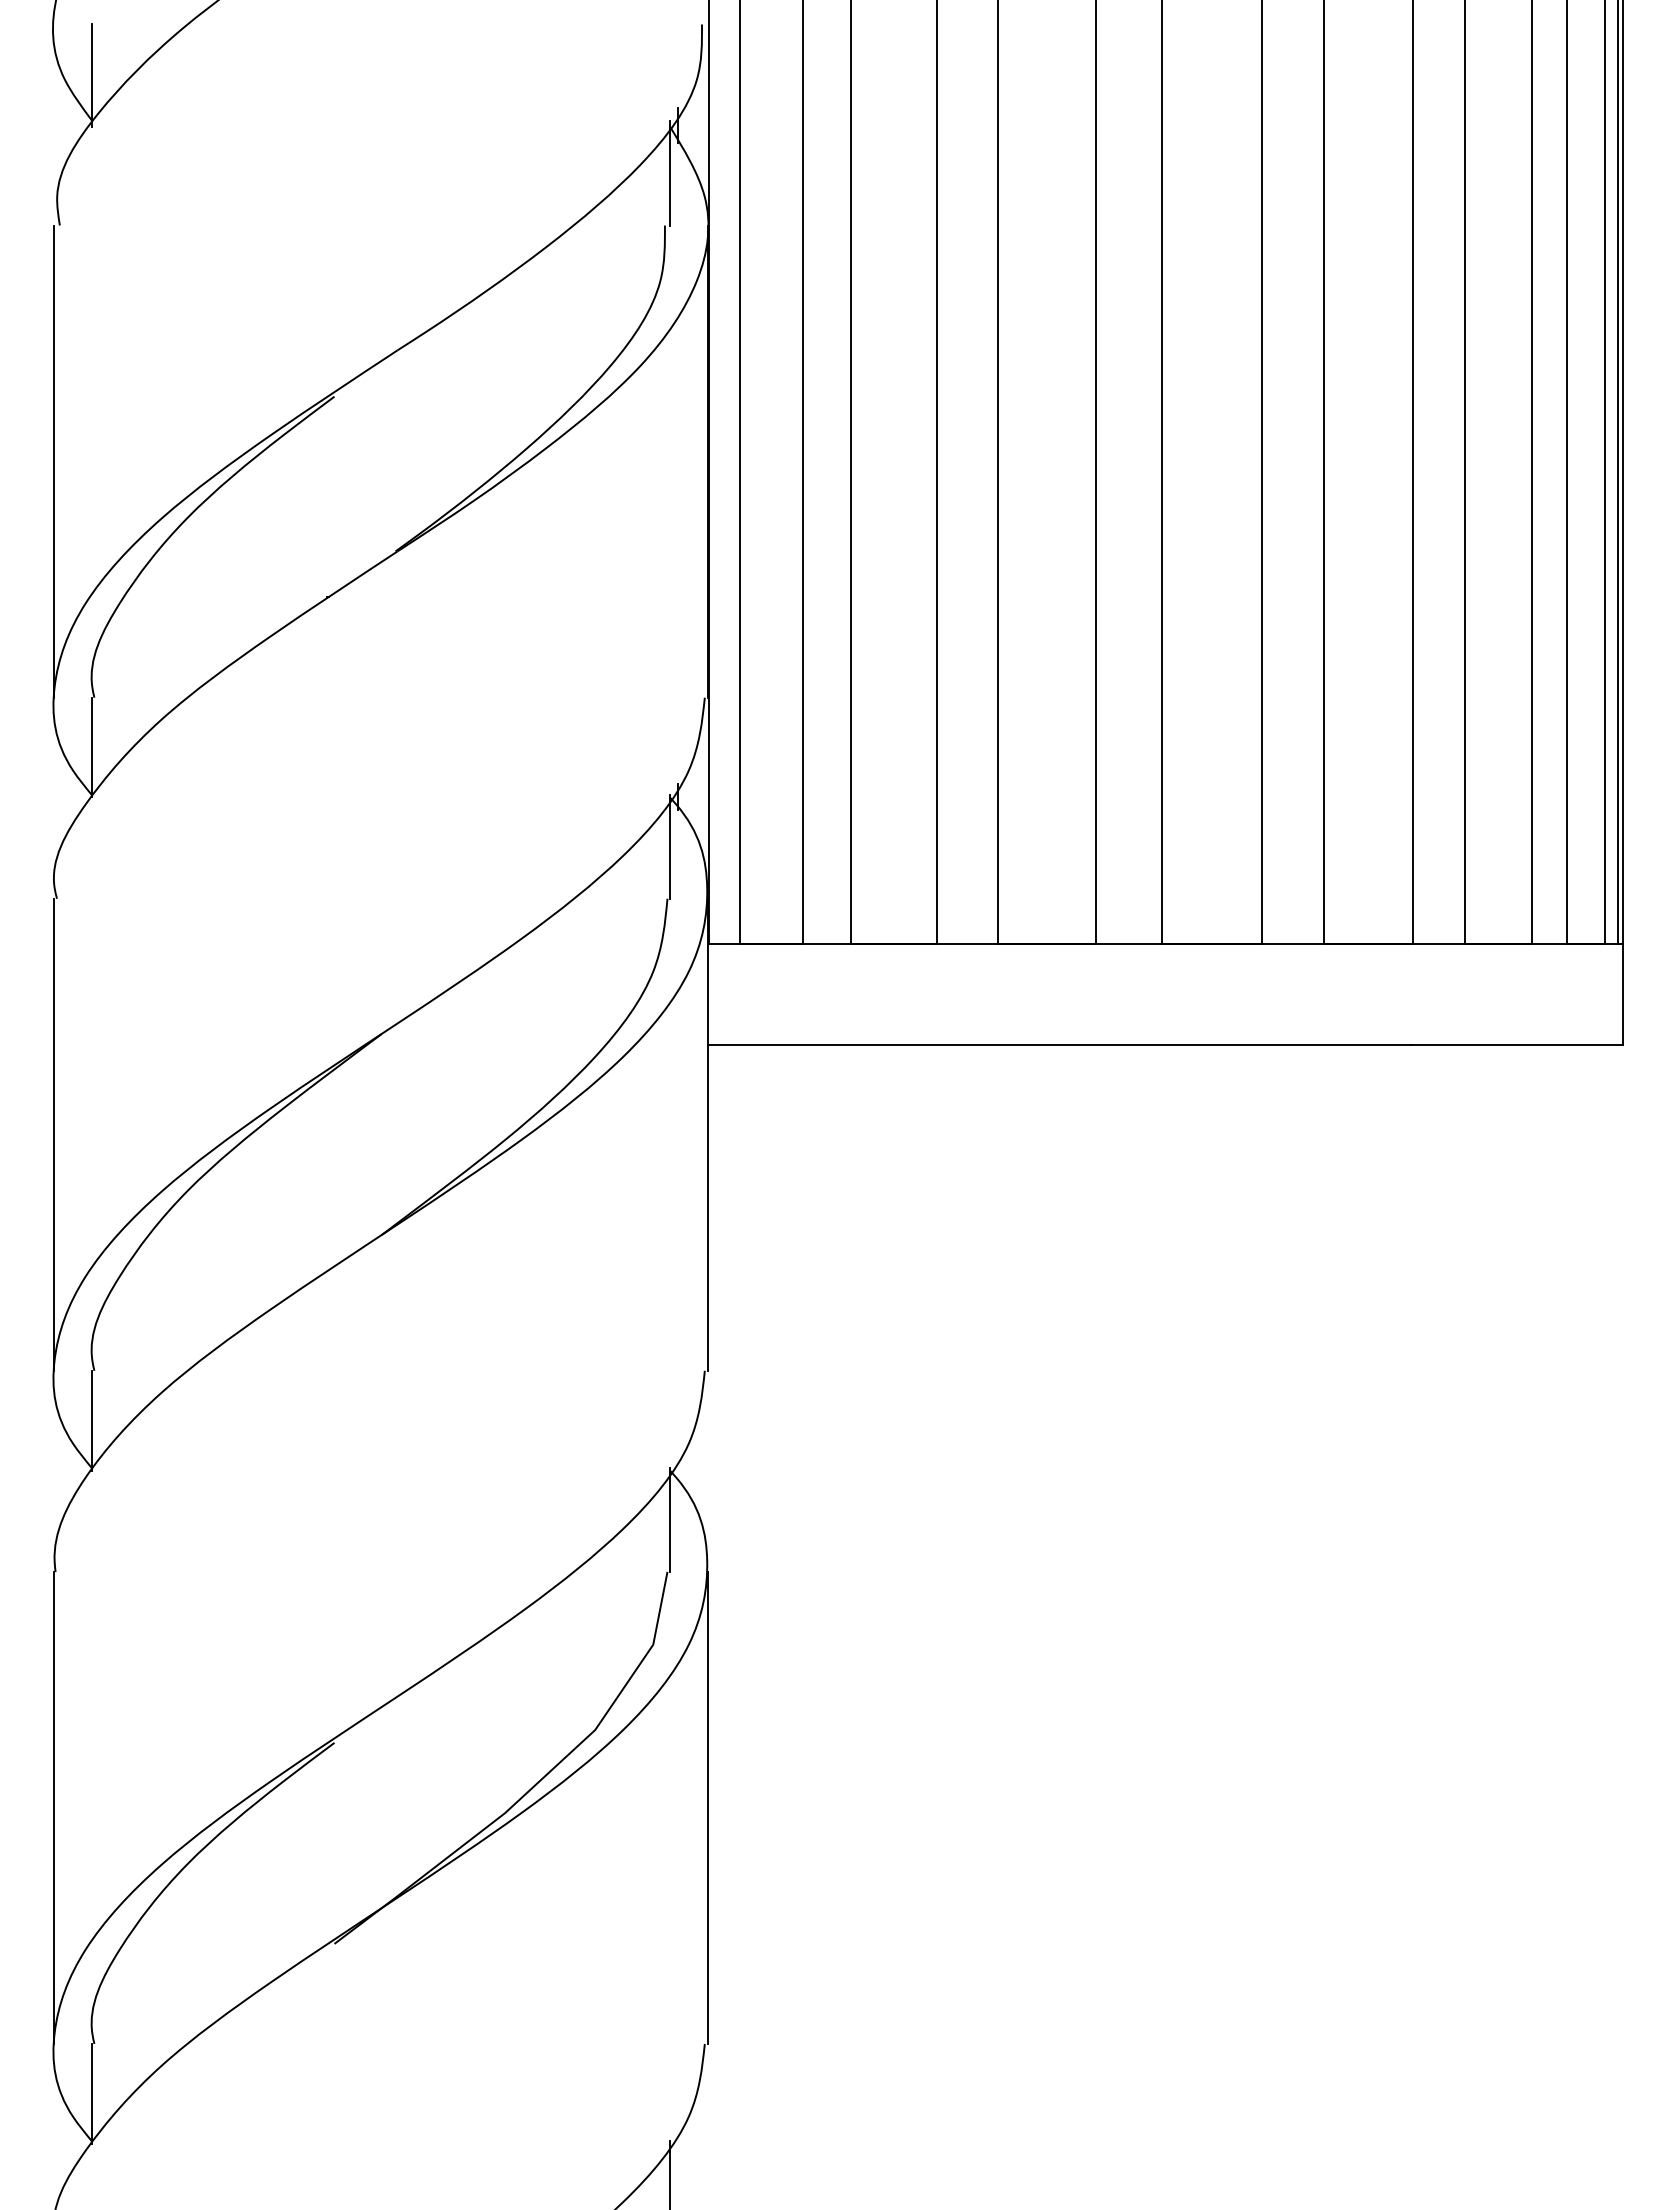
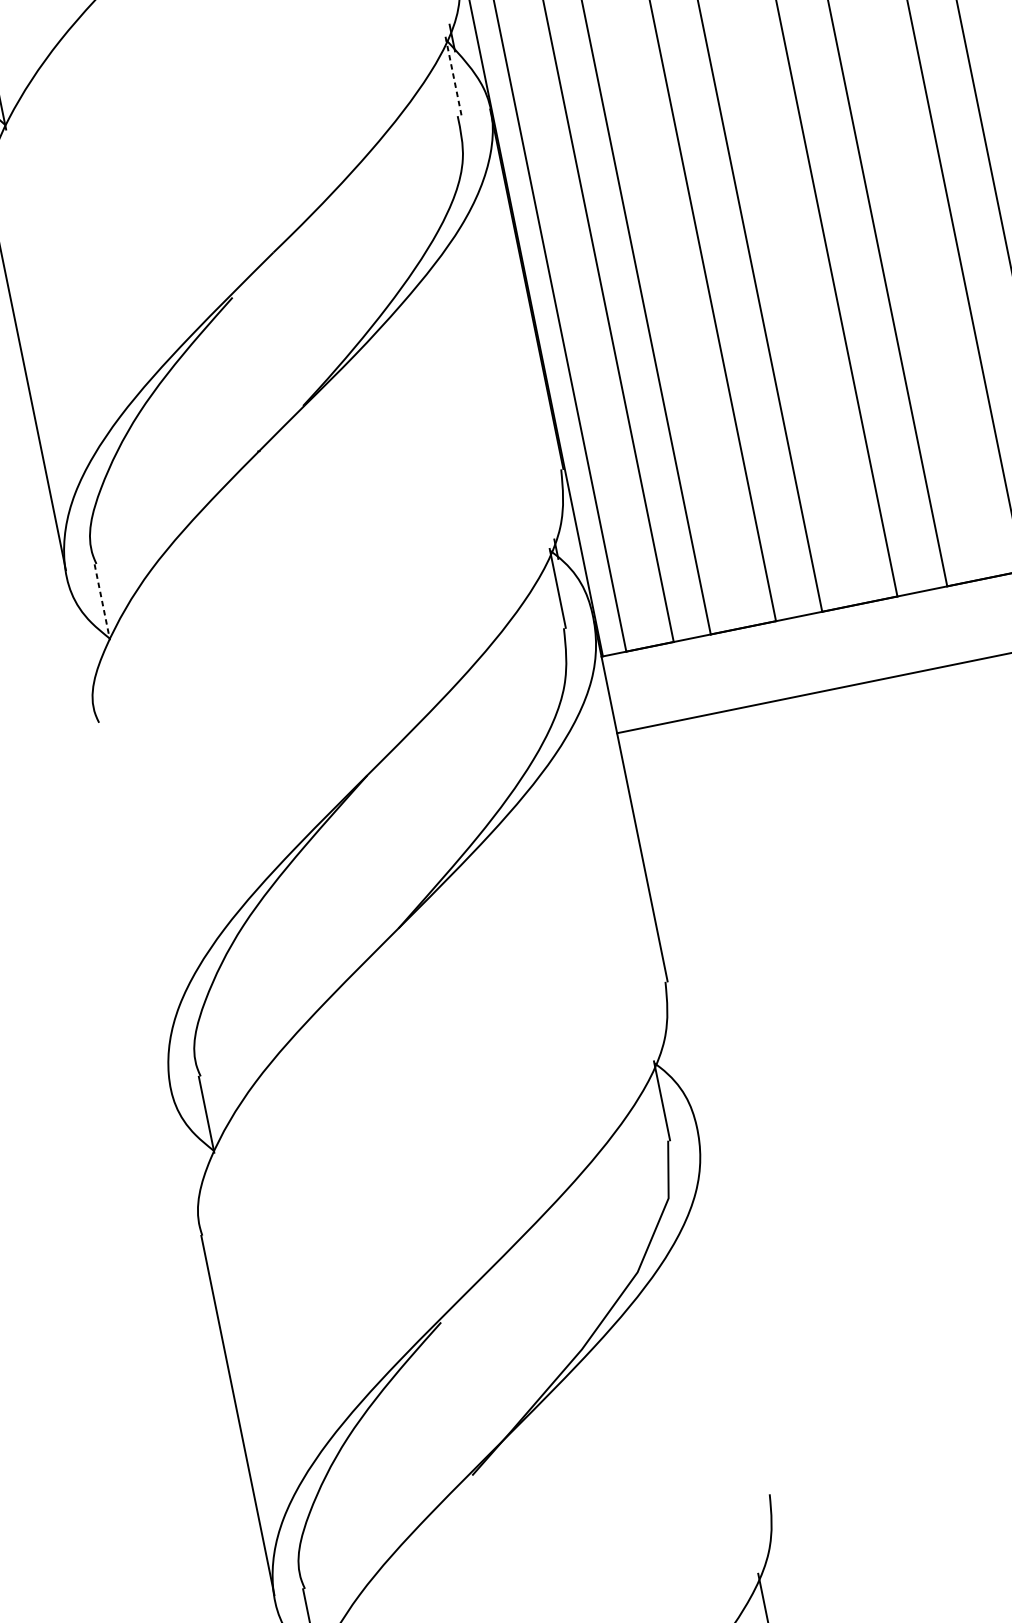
line: (669, 172) -> (452, 75), solid -> dashed
line: (91, 747) -> (101, 602), solid -> dashed
line: (54, 1134) -> (133, 902), removed
line: (707, 1807) -> (735, 1313), removed

